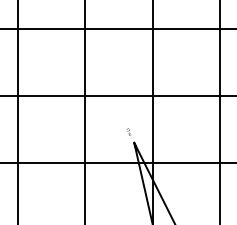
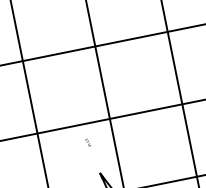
text: (128, 131) -> (87, 142), moved

